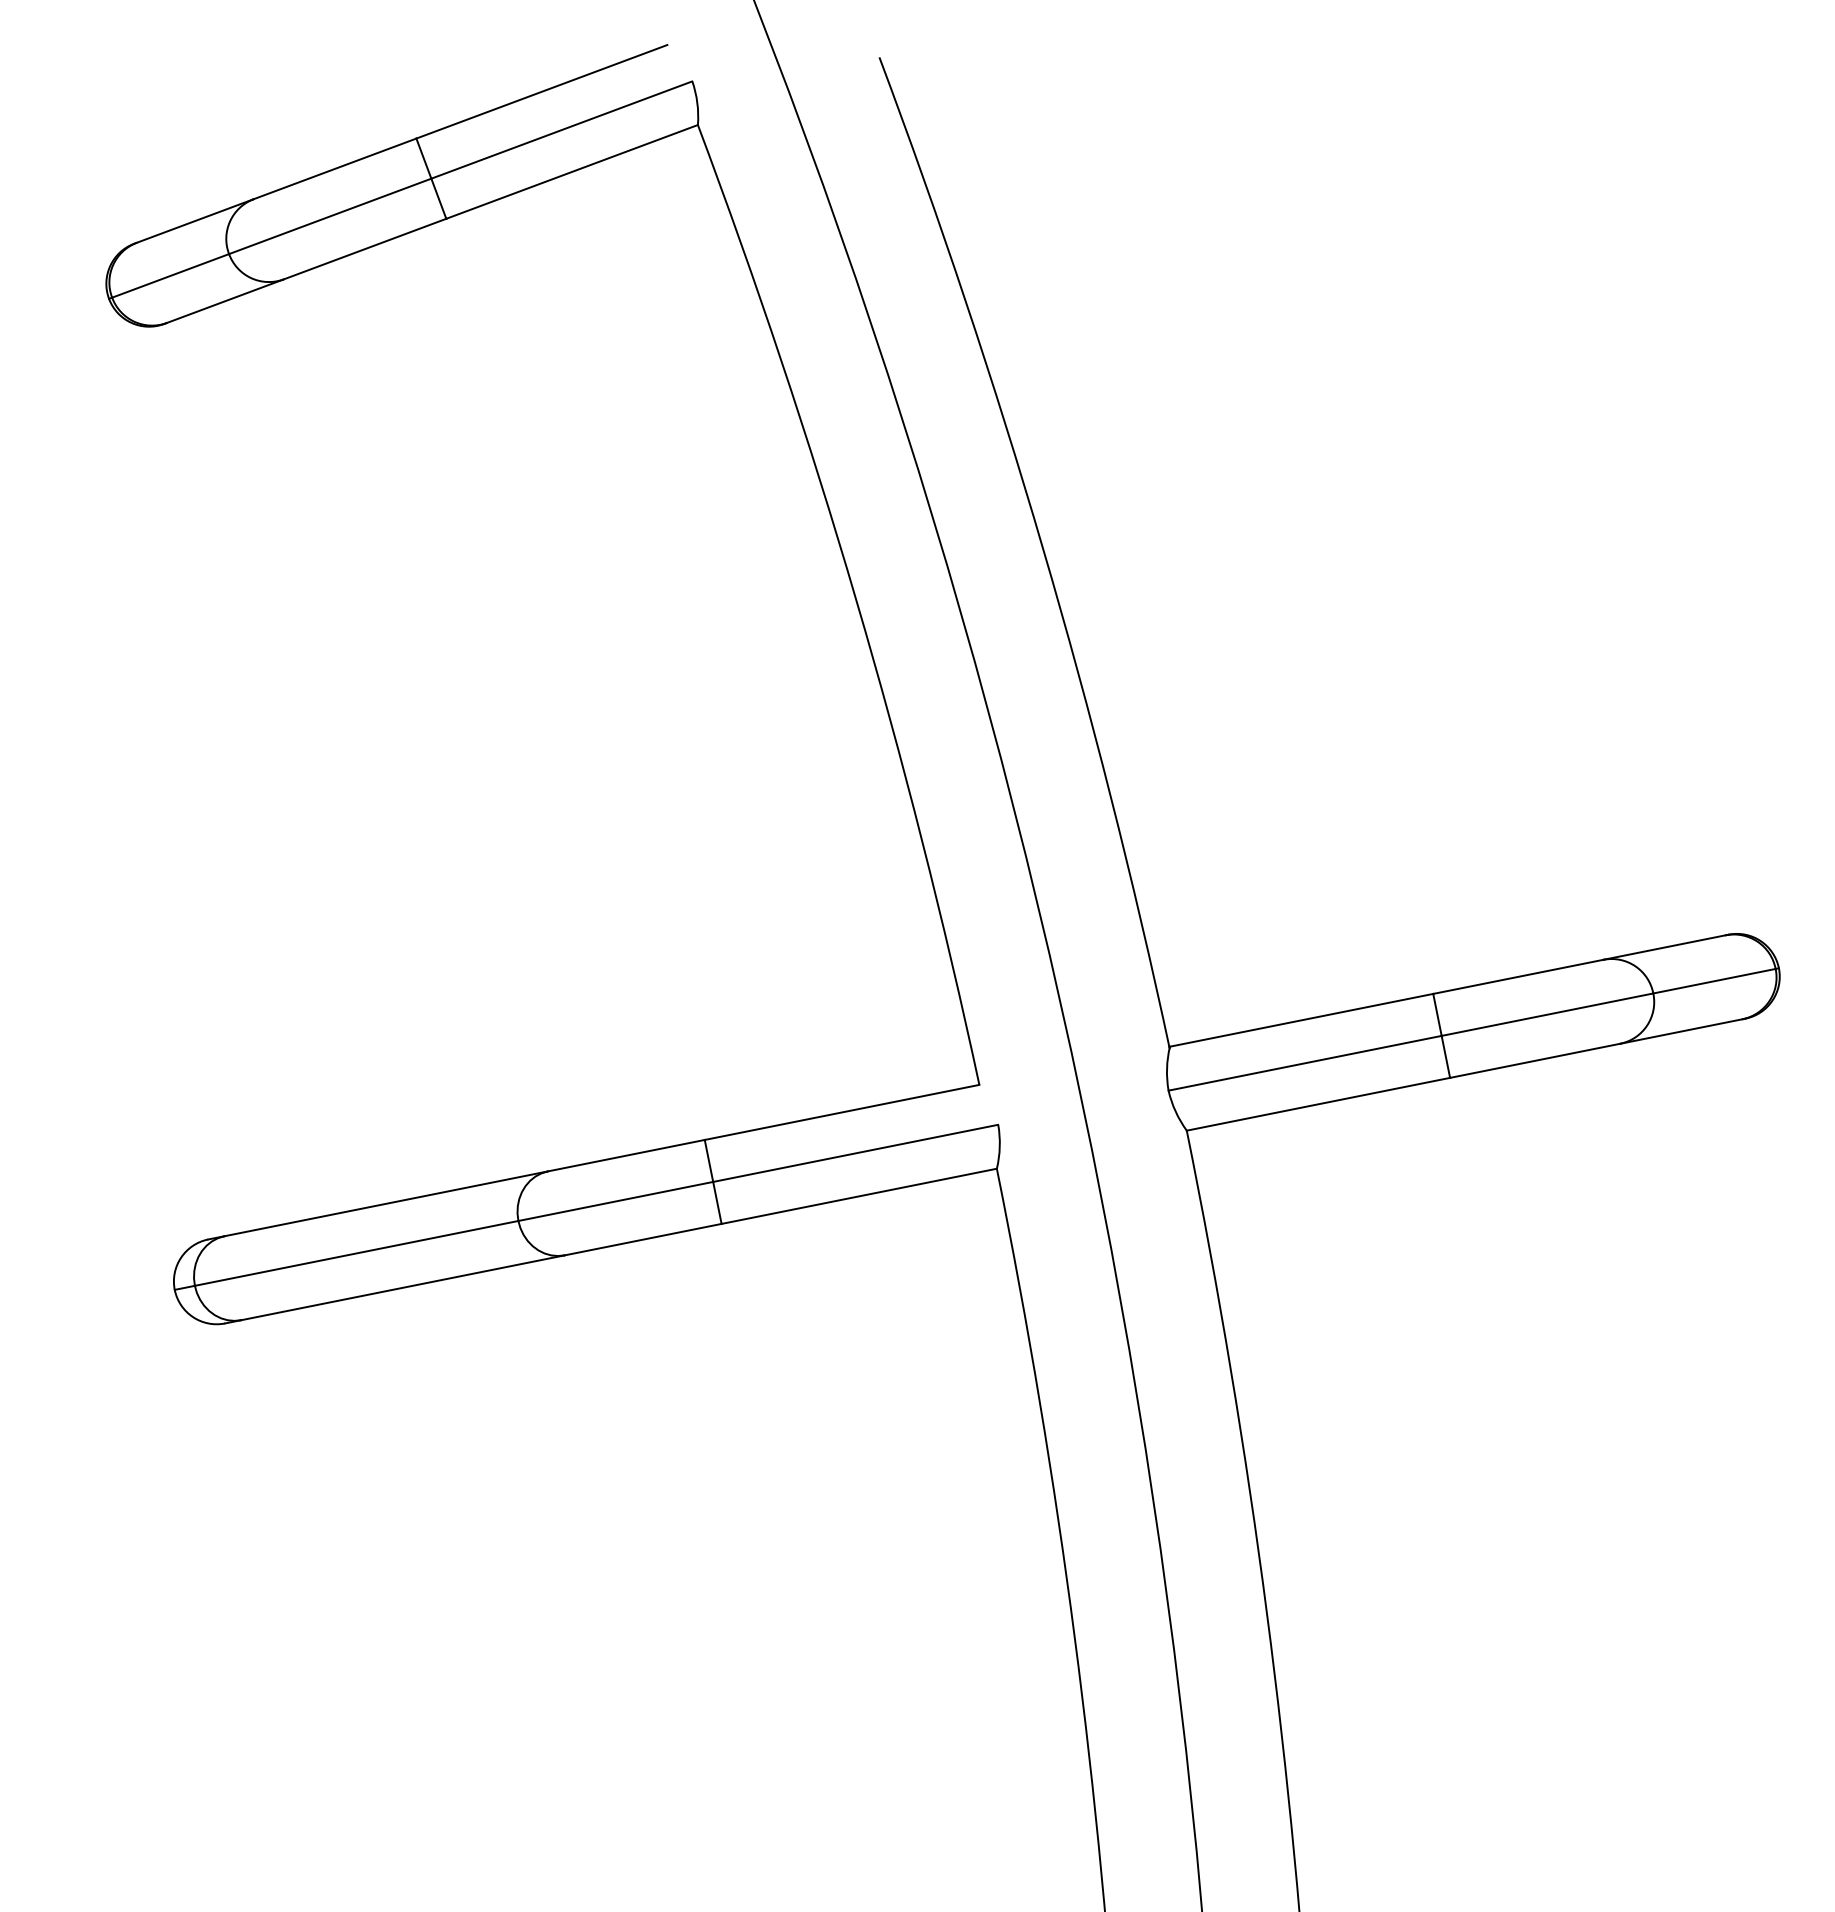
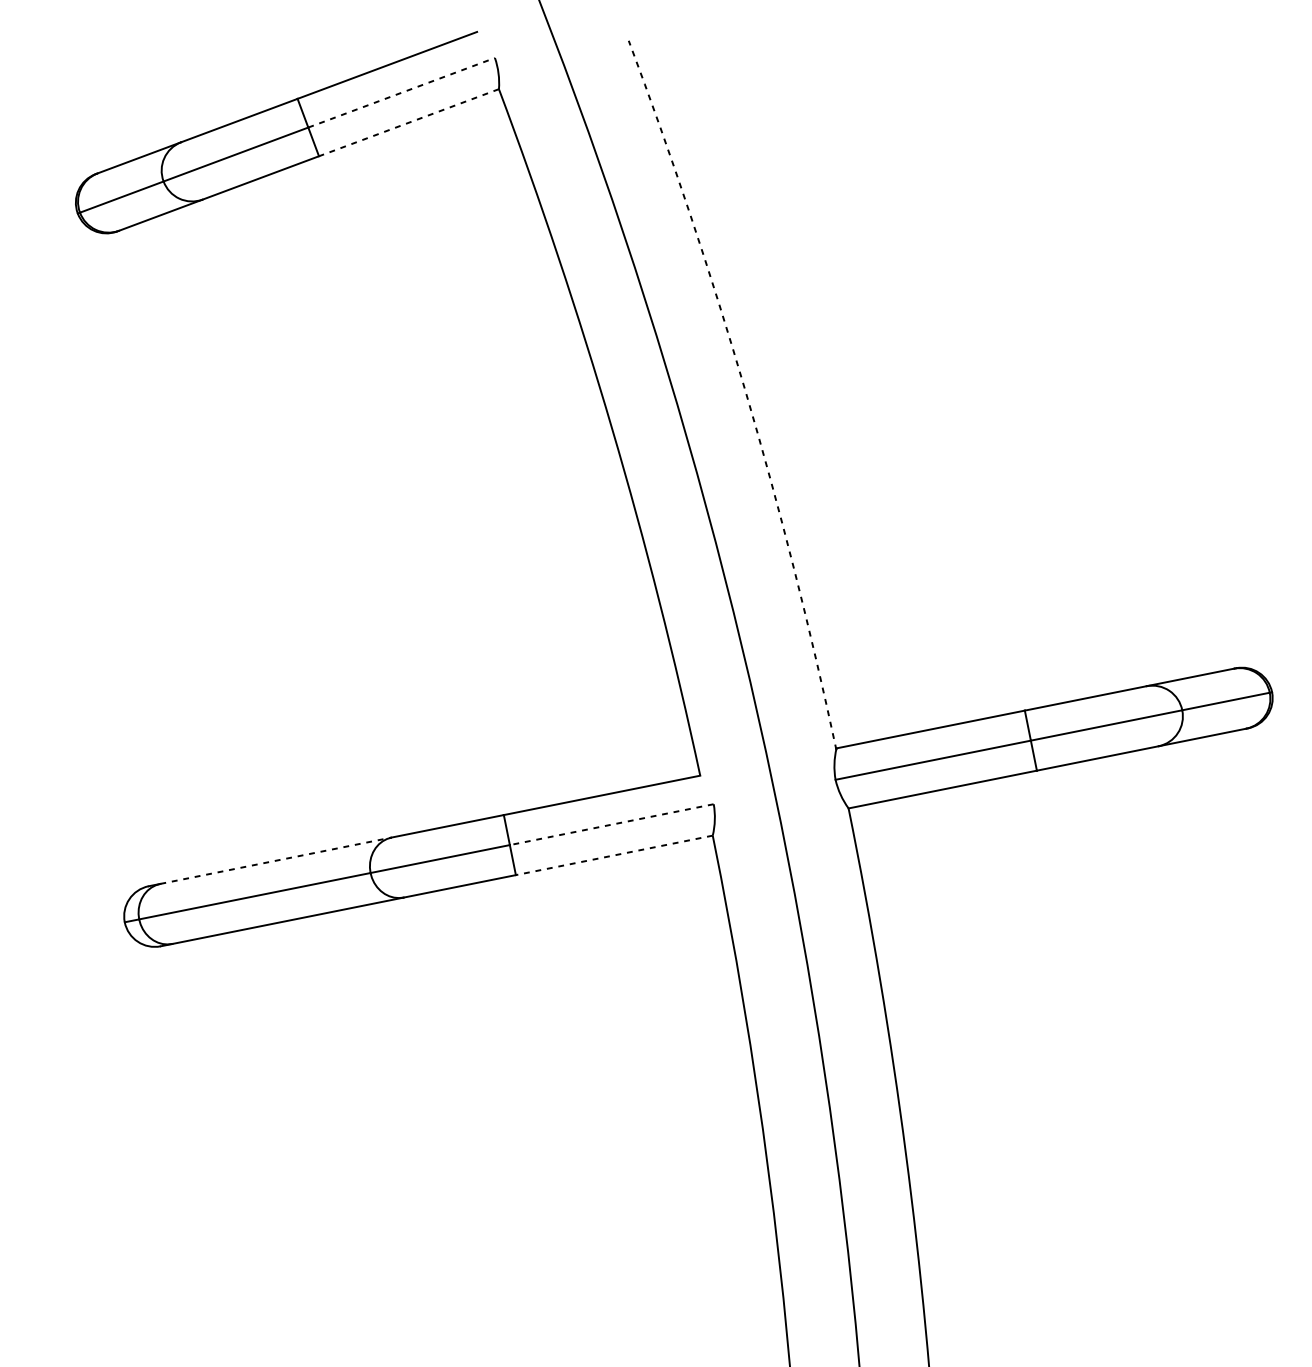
line: (562, 129) -> (402, 92), solid -> dashed
line: (571, 172) -> (408, 123), solid -> dashed
arc: (1042, 548) -> (745, 392), solid -> dashed
line: (855, 1153) -> (611, 824), solid -> dashed
line: (858, 1196) -> (613, 855), solid -> dashed
line: (386, 1203) -> (276, 860), solid -> dashed

